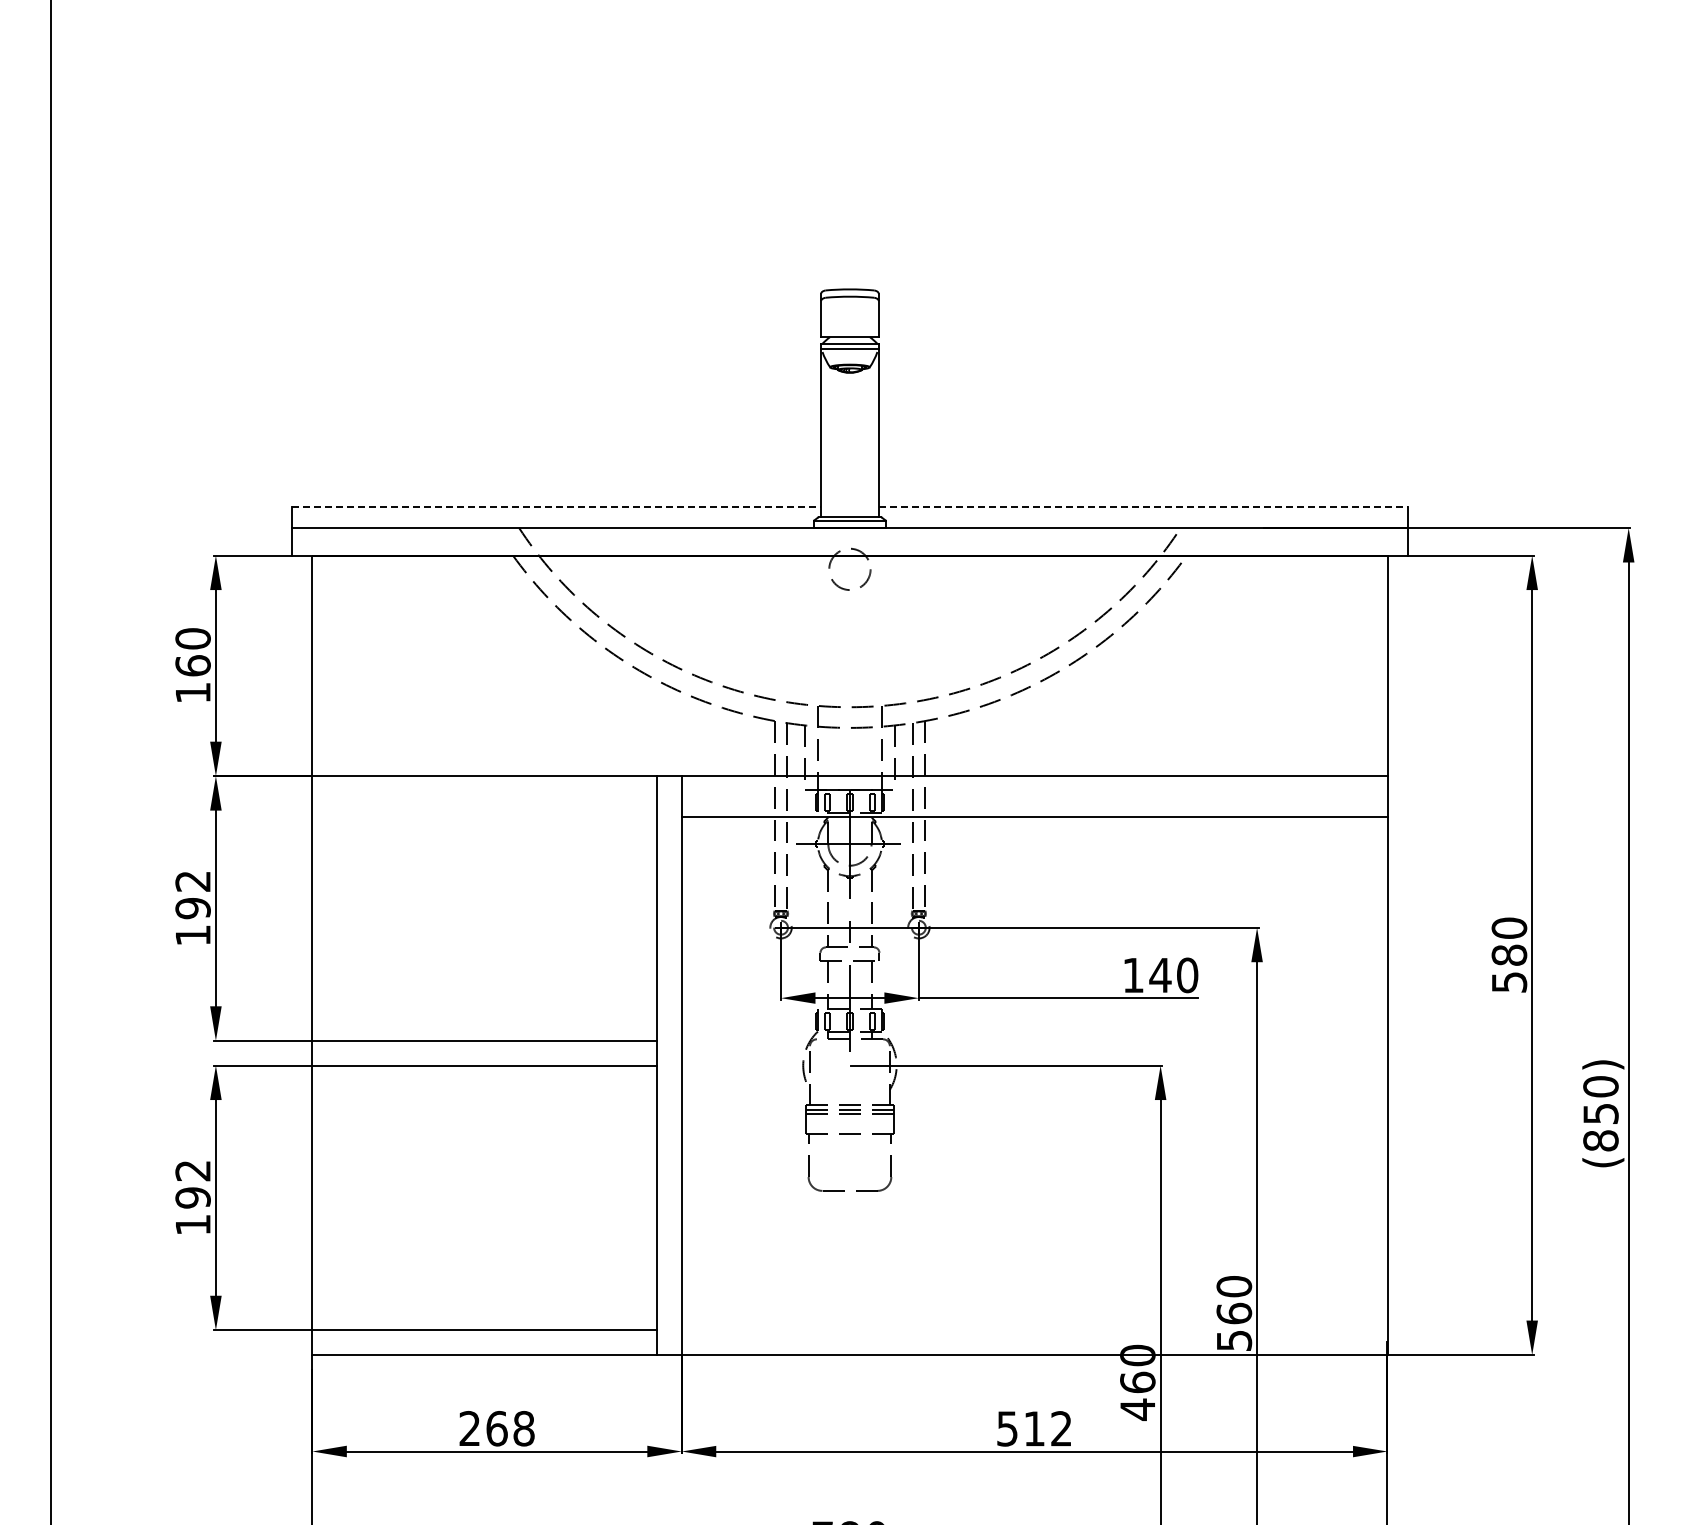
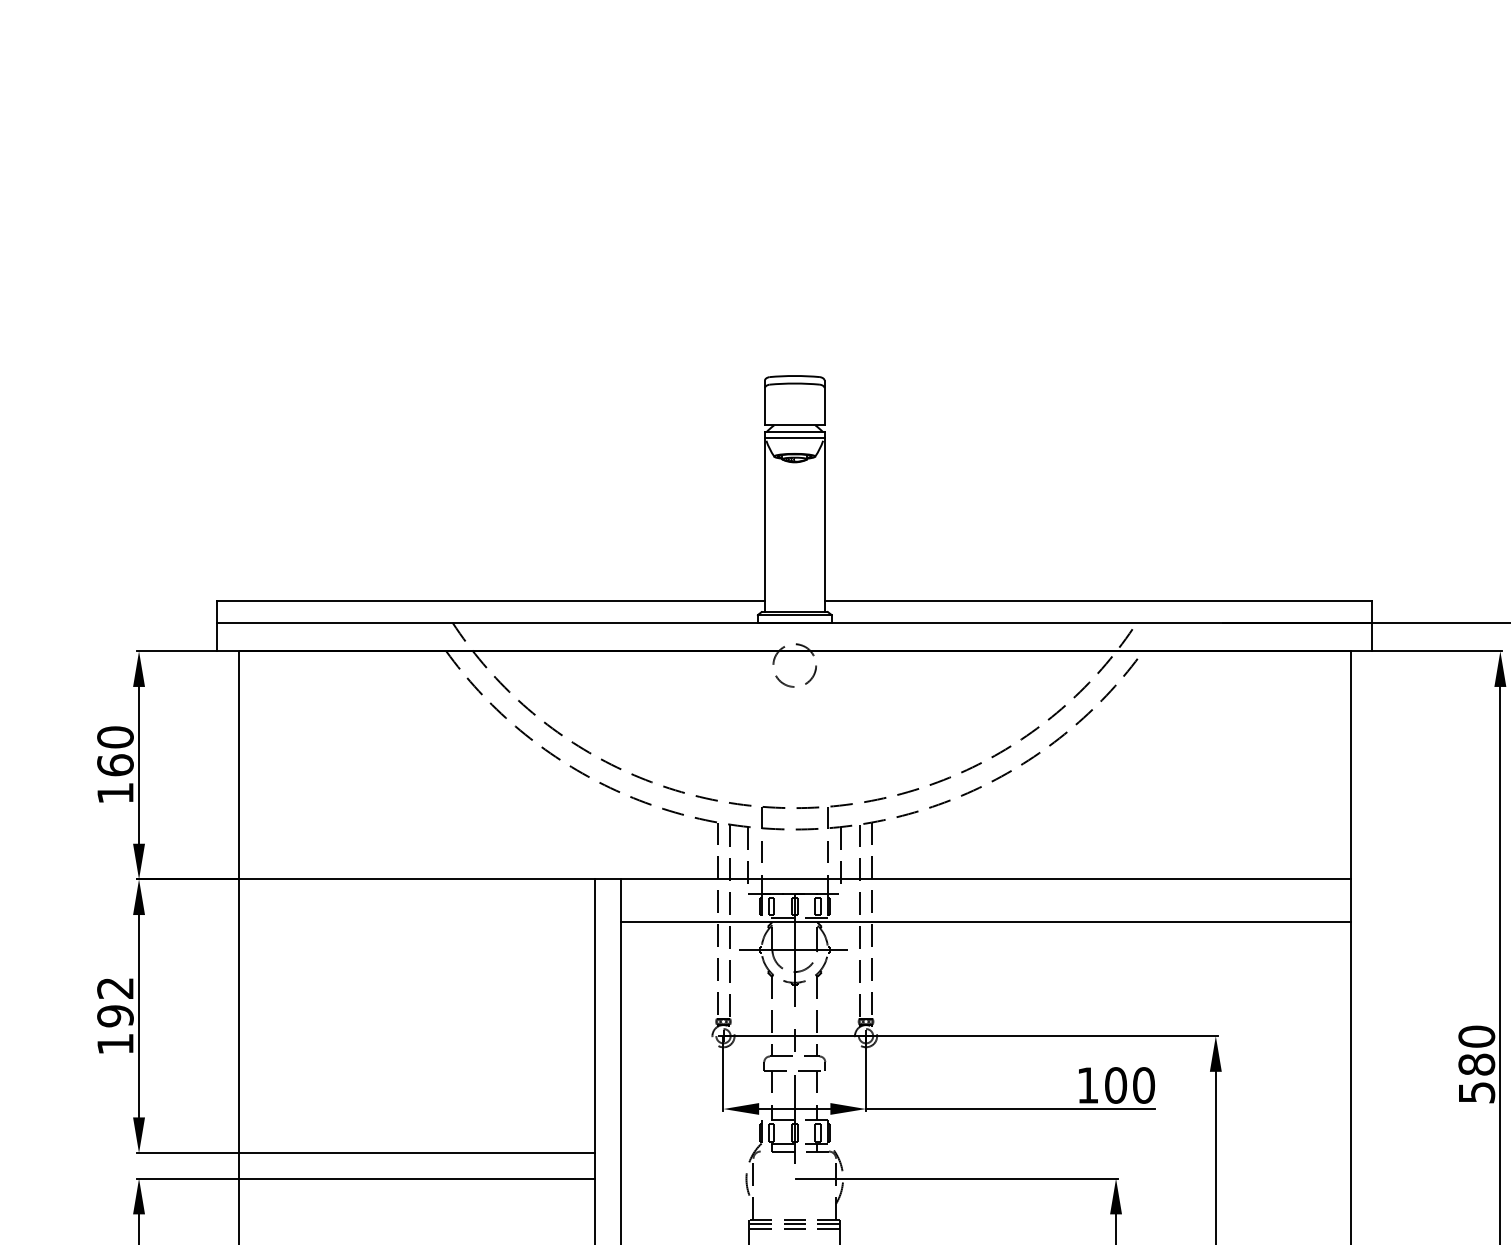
line: (556, 507) -> (491, 601), dashed -> solid
line: (1143, 507) -> (1098, 601), dashed -> solid
text: (1160, 975) -> (1115, 1085), 140 -> 100

